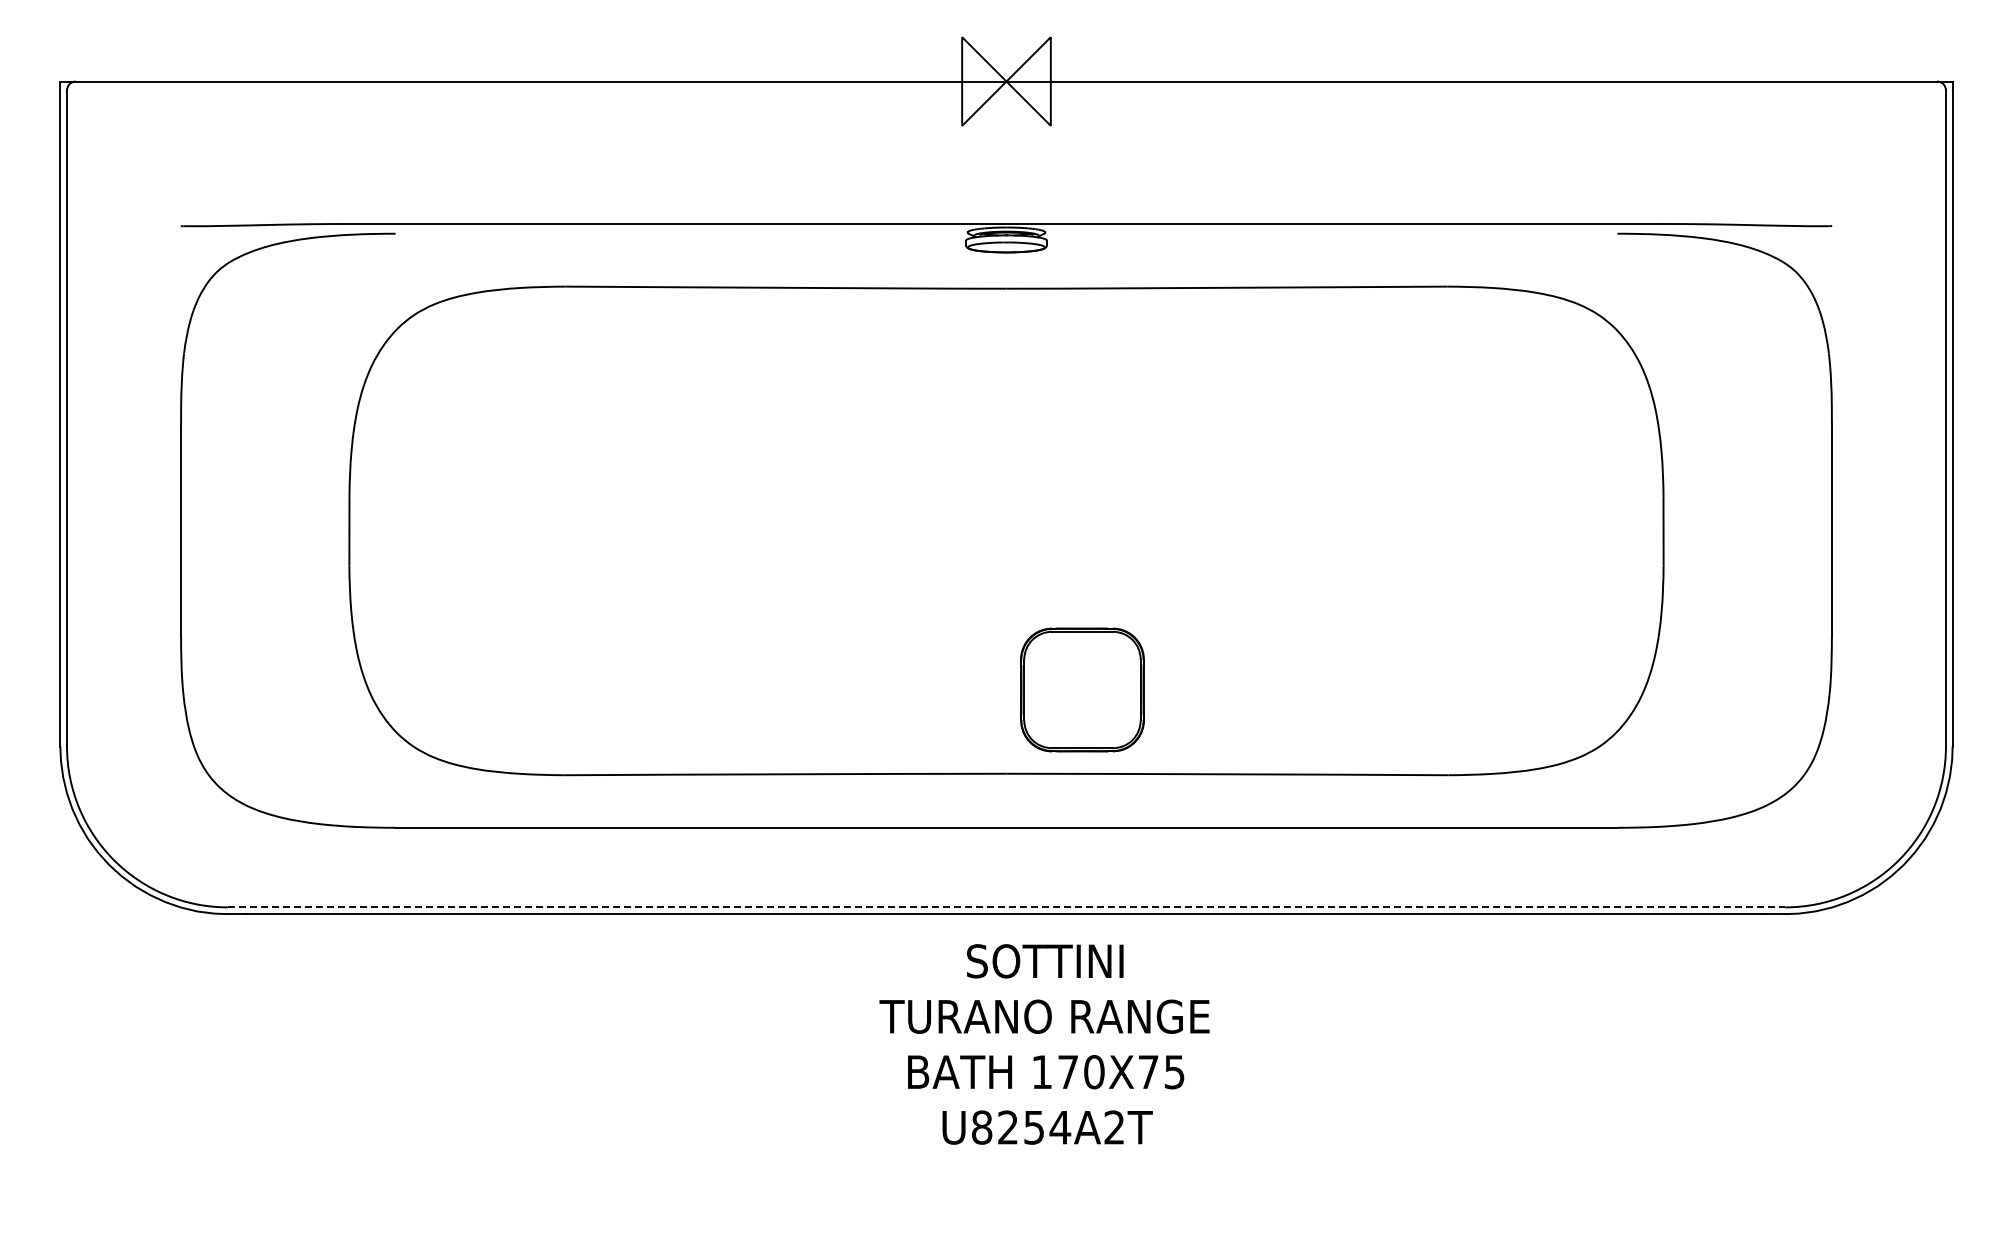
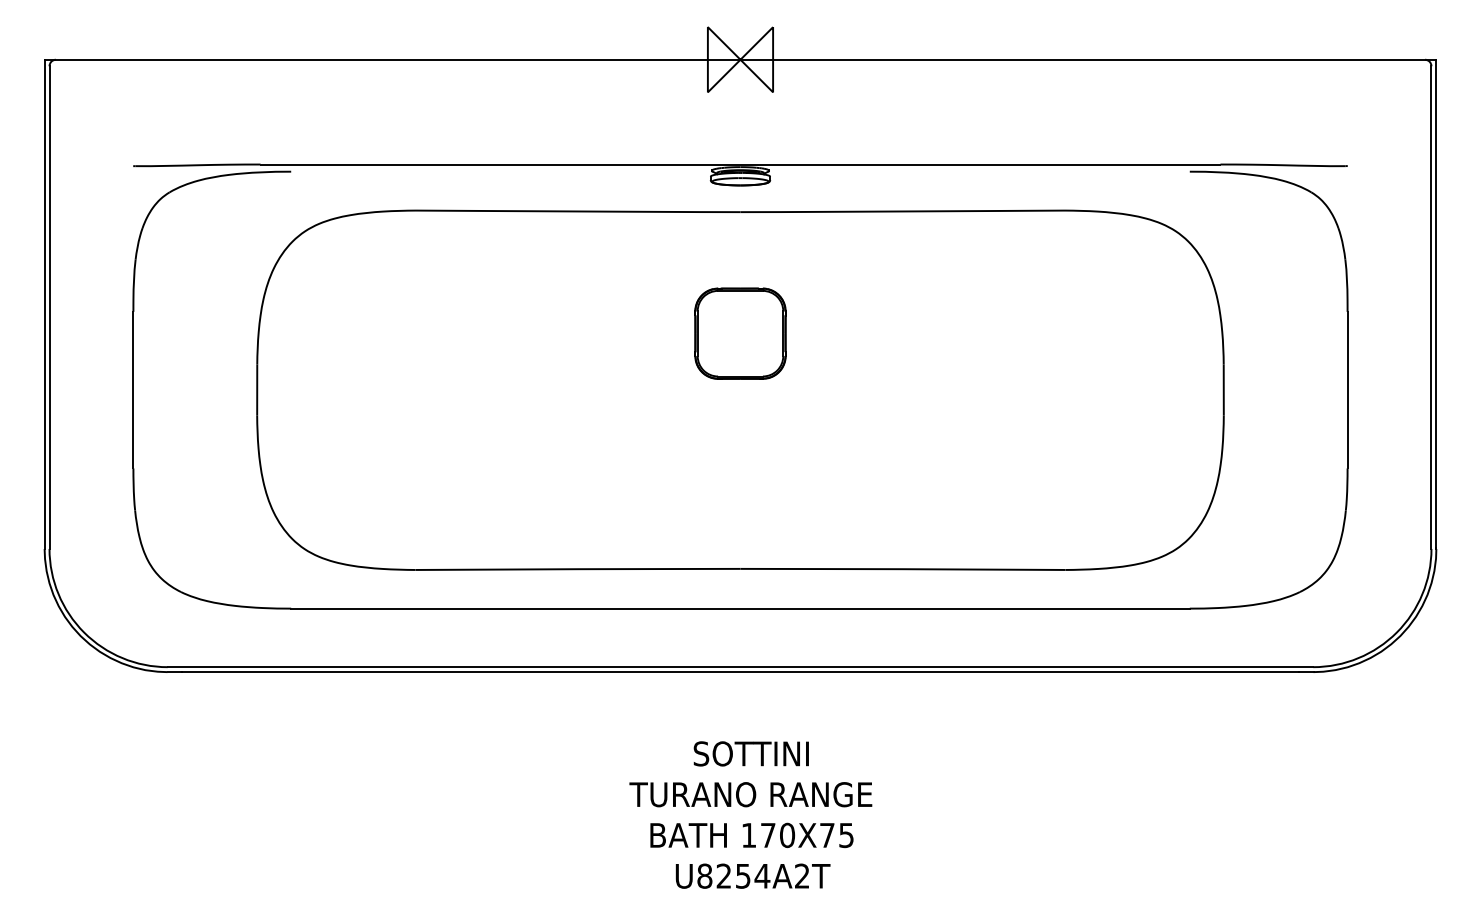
part: (1082, 689) -> (740, 333), moved
line: (1006, 907) -> (740, 667), dashed -> solid
text: (1044, 1044) -> (750, 815), moved

